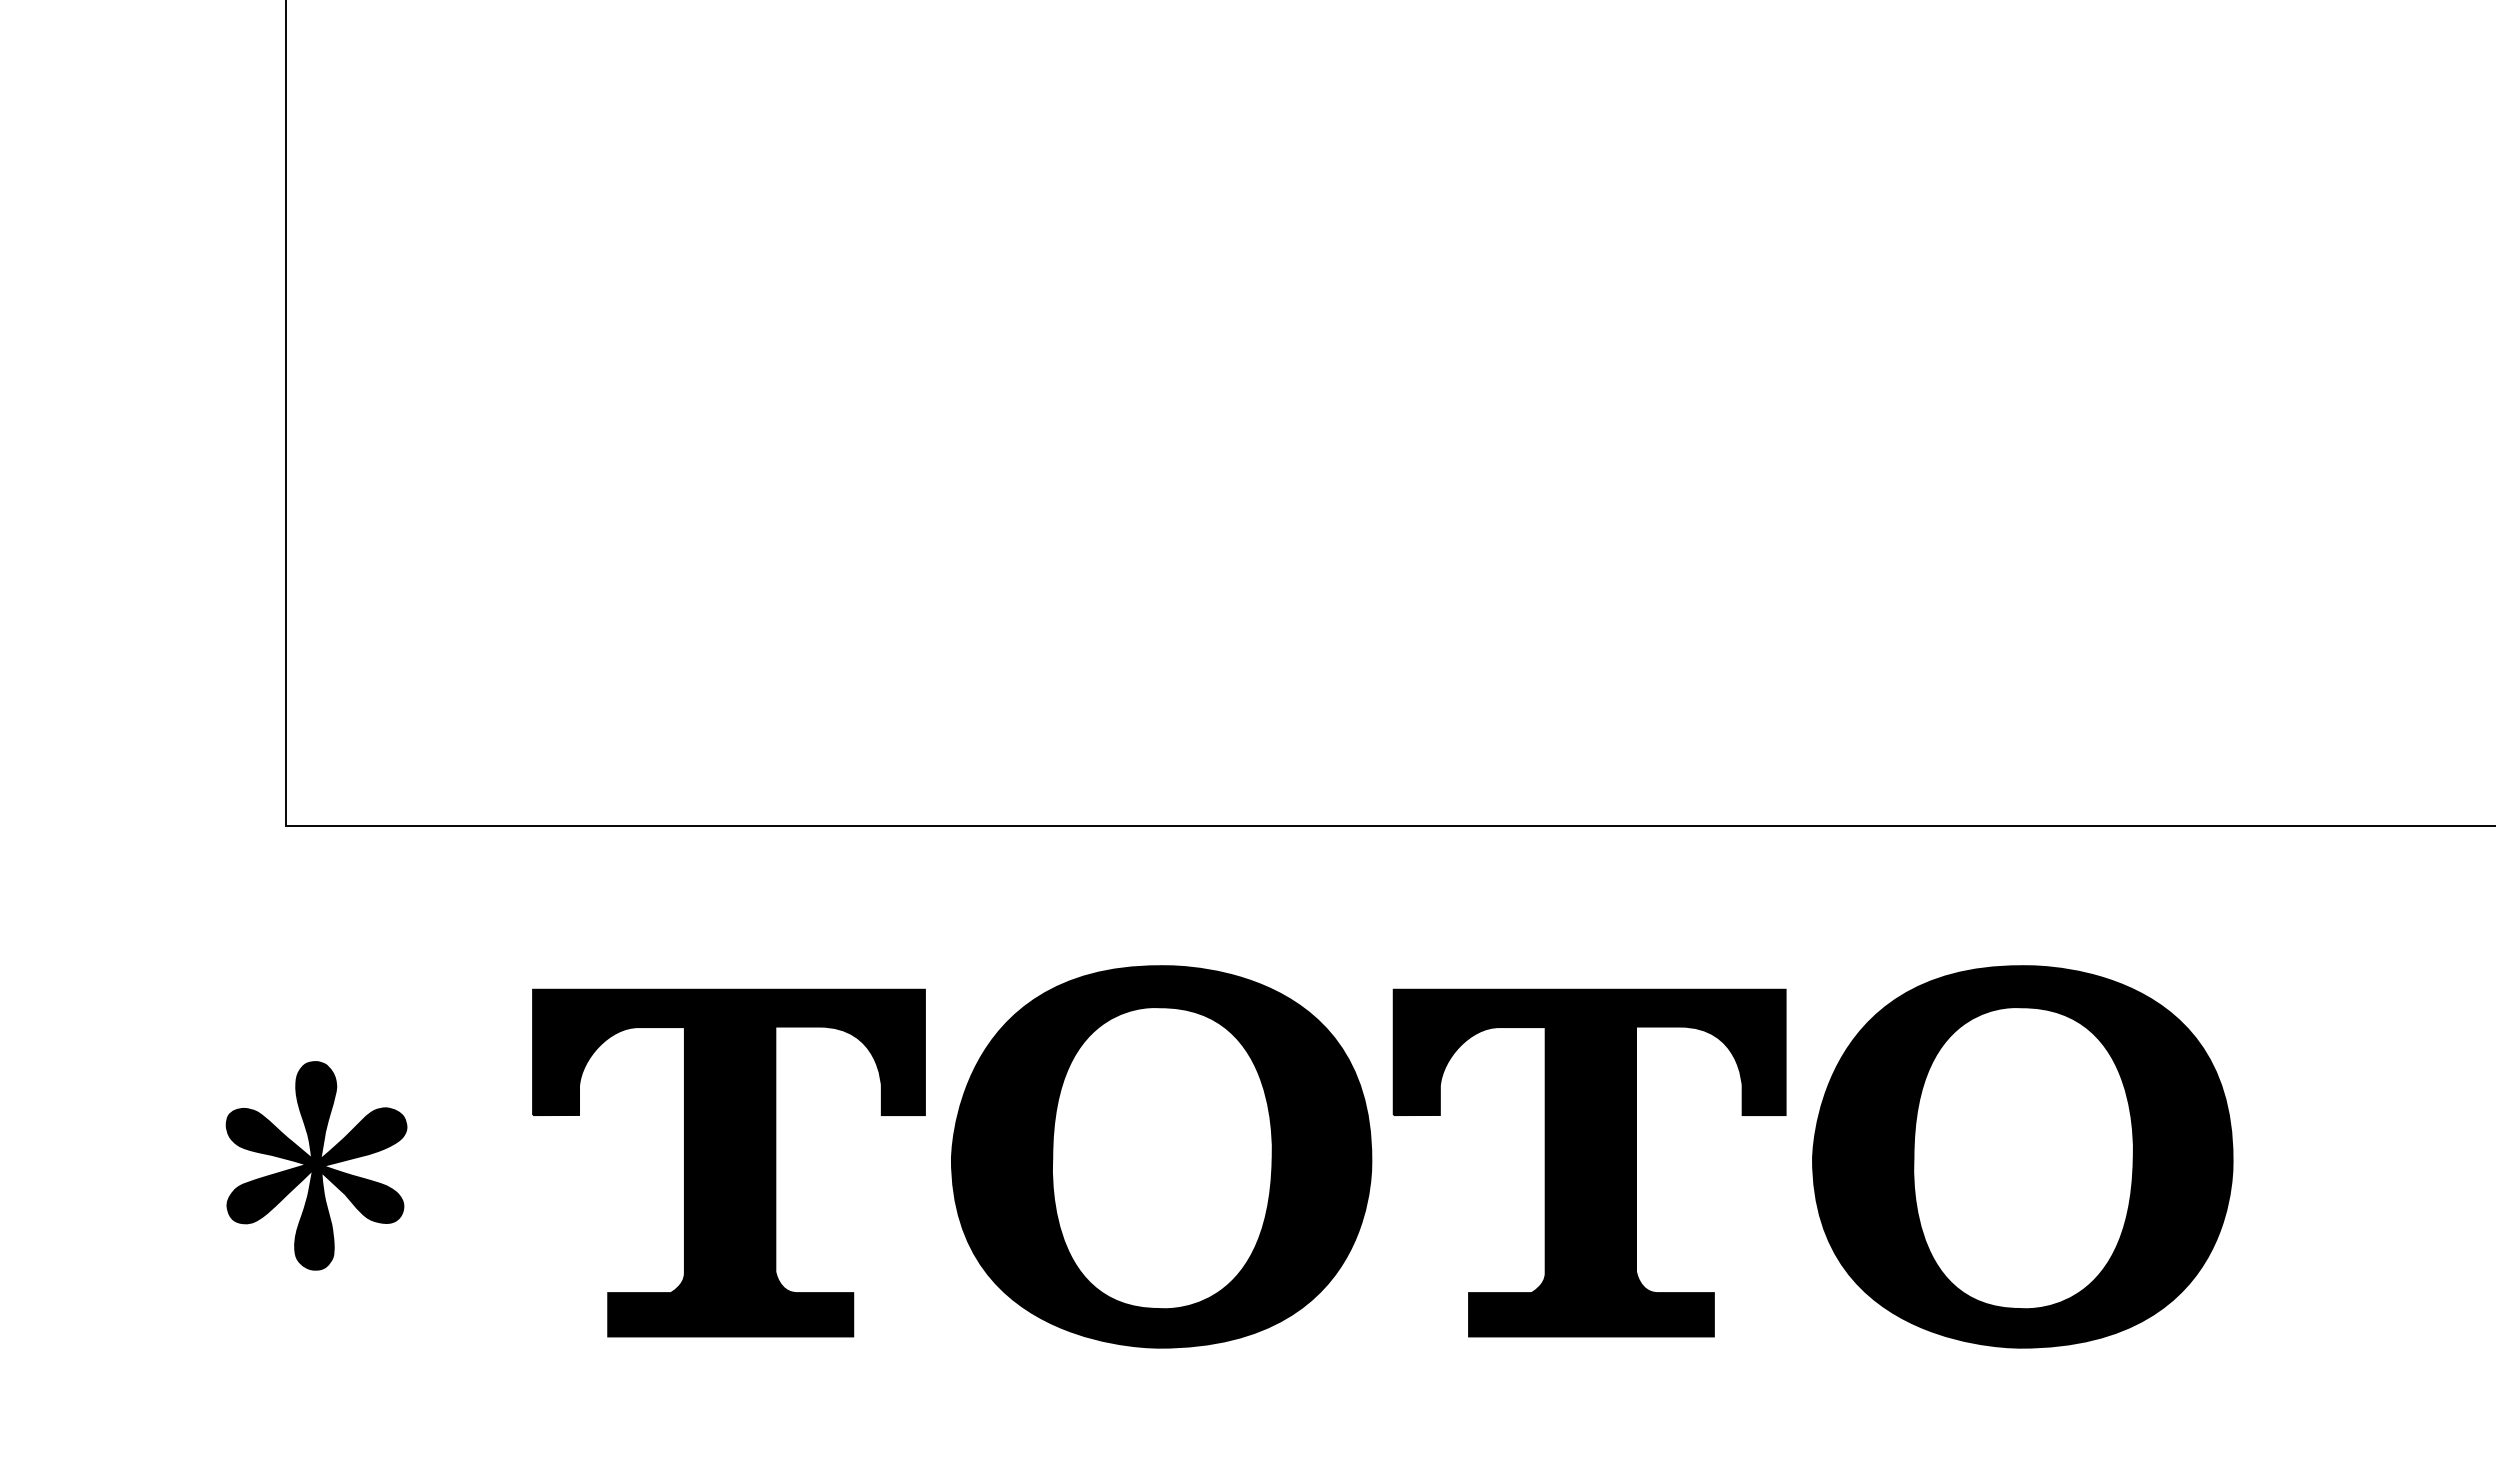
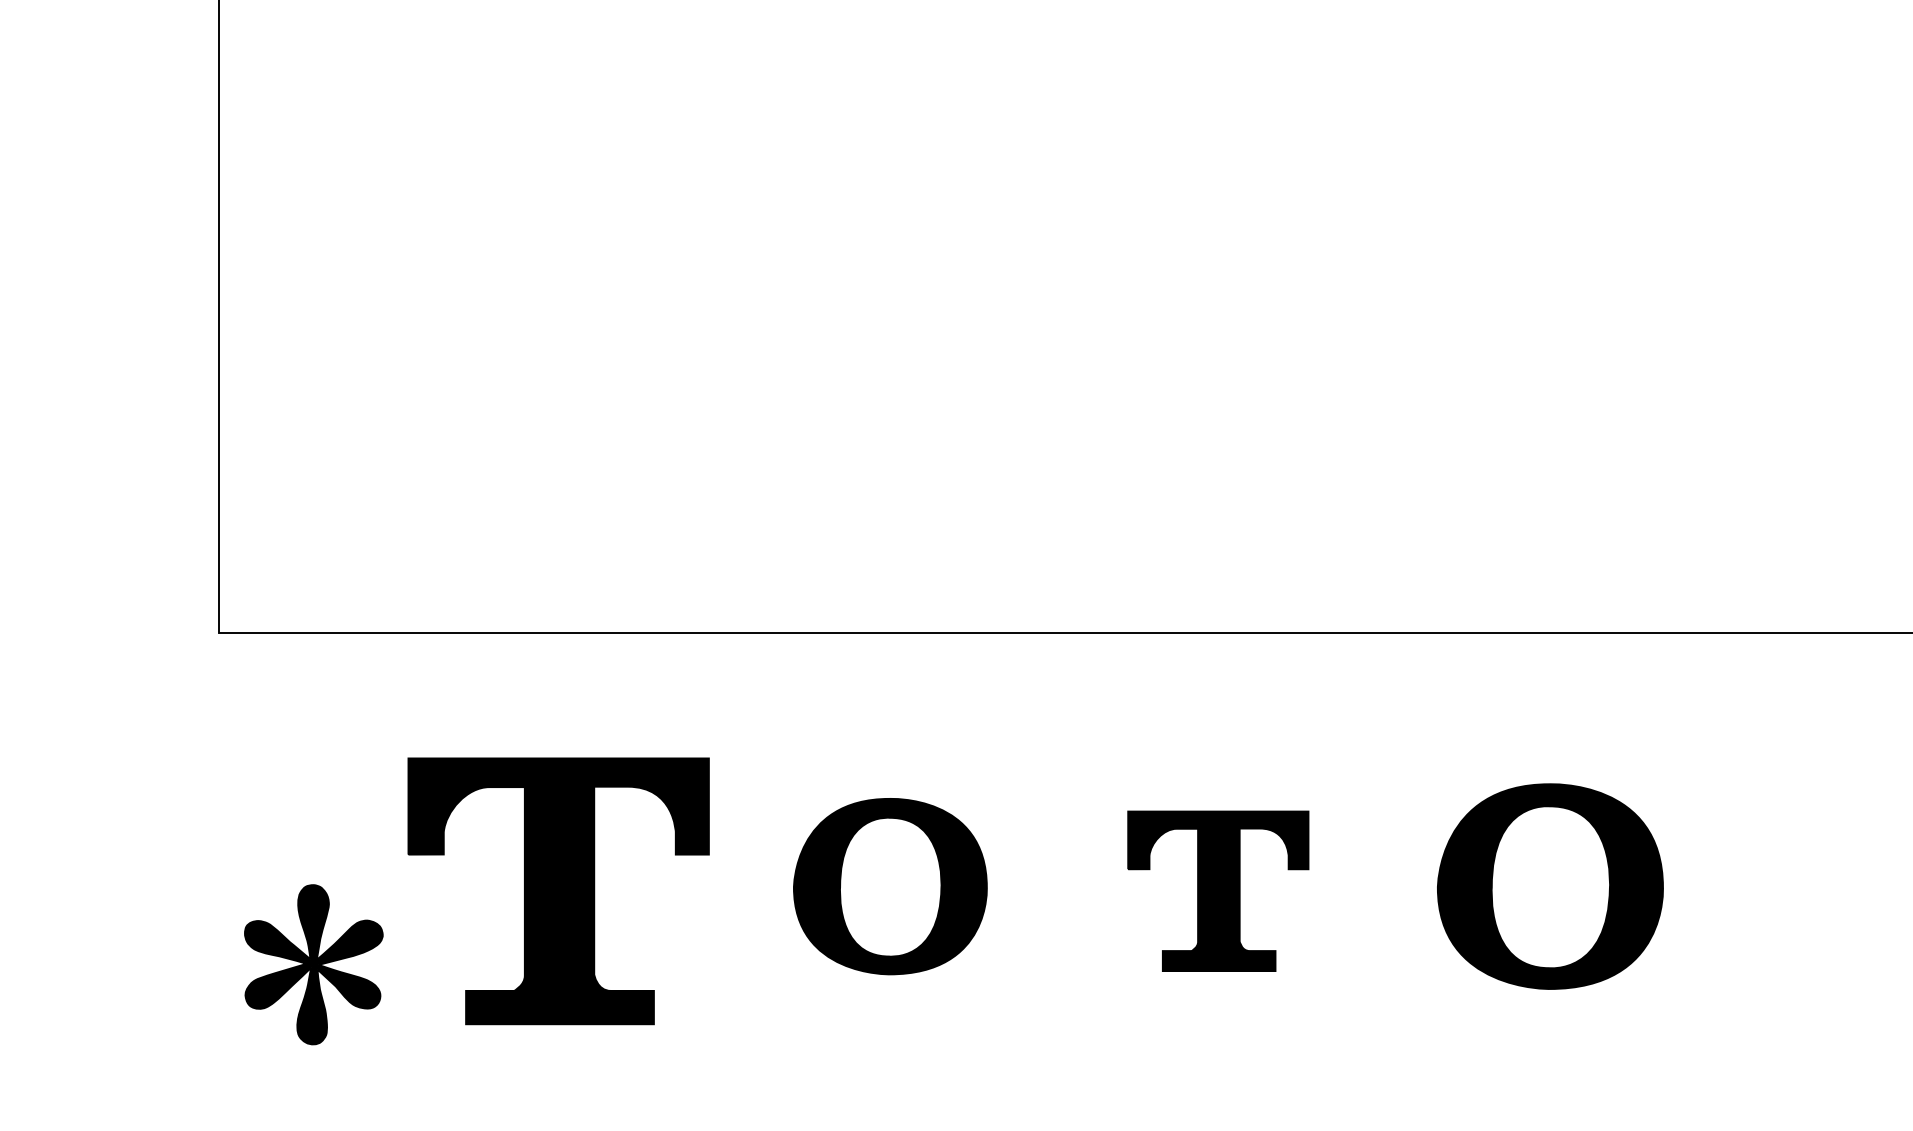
part: (1161, 1156) -> (890, 886), size x0.6
part: (2022, 1156) -> (1550, 886), size x0.7
part: (1589, 1162) -> (1218, 890), size x0.6
part: (316, 1165) -> (313, 964), moved

